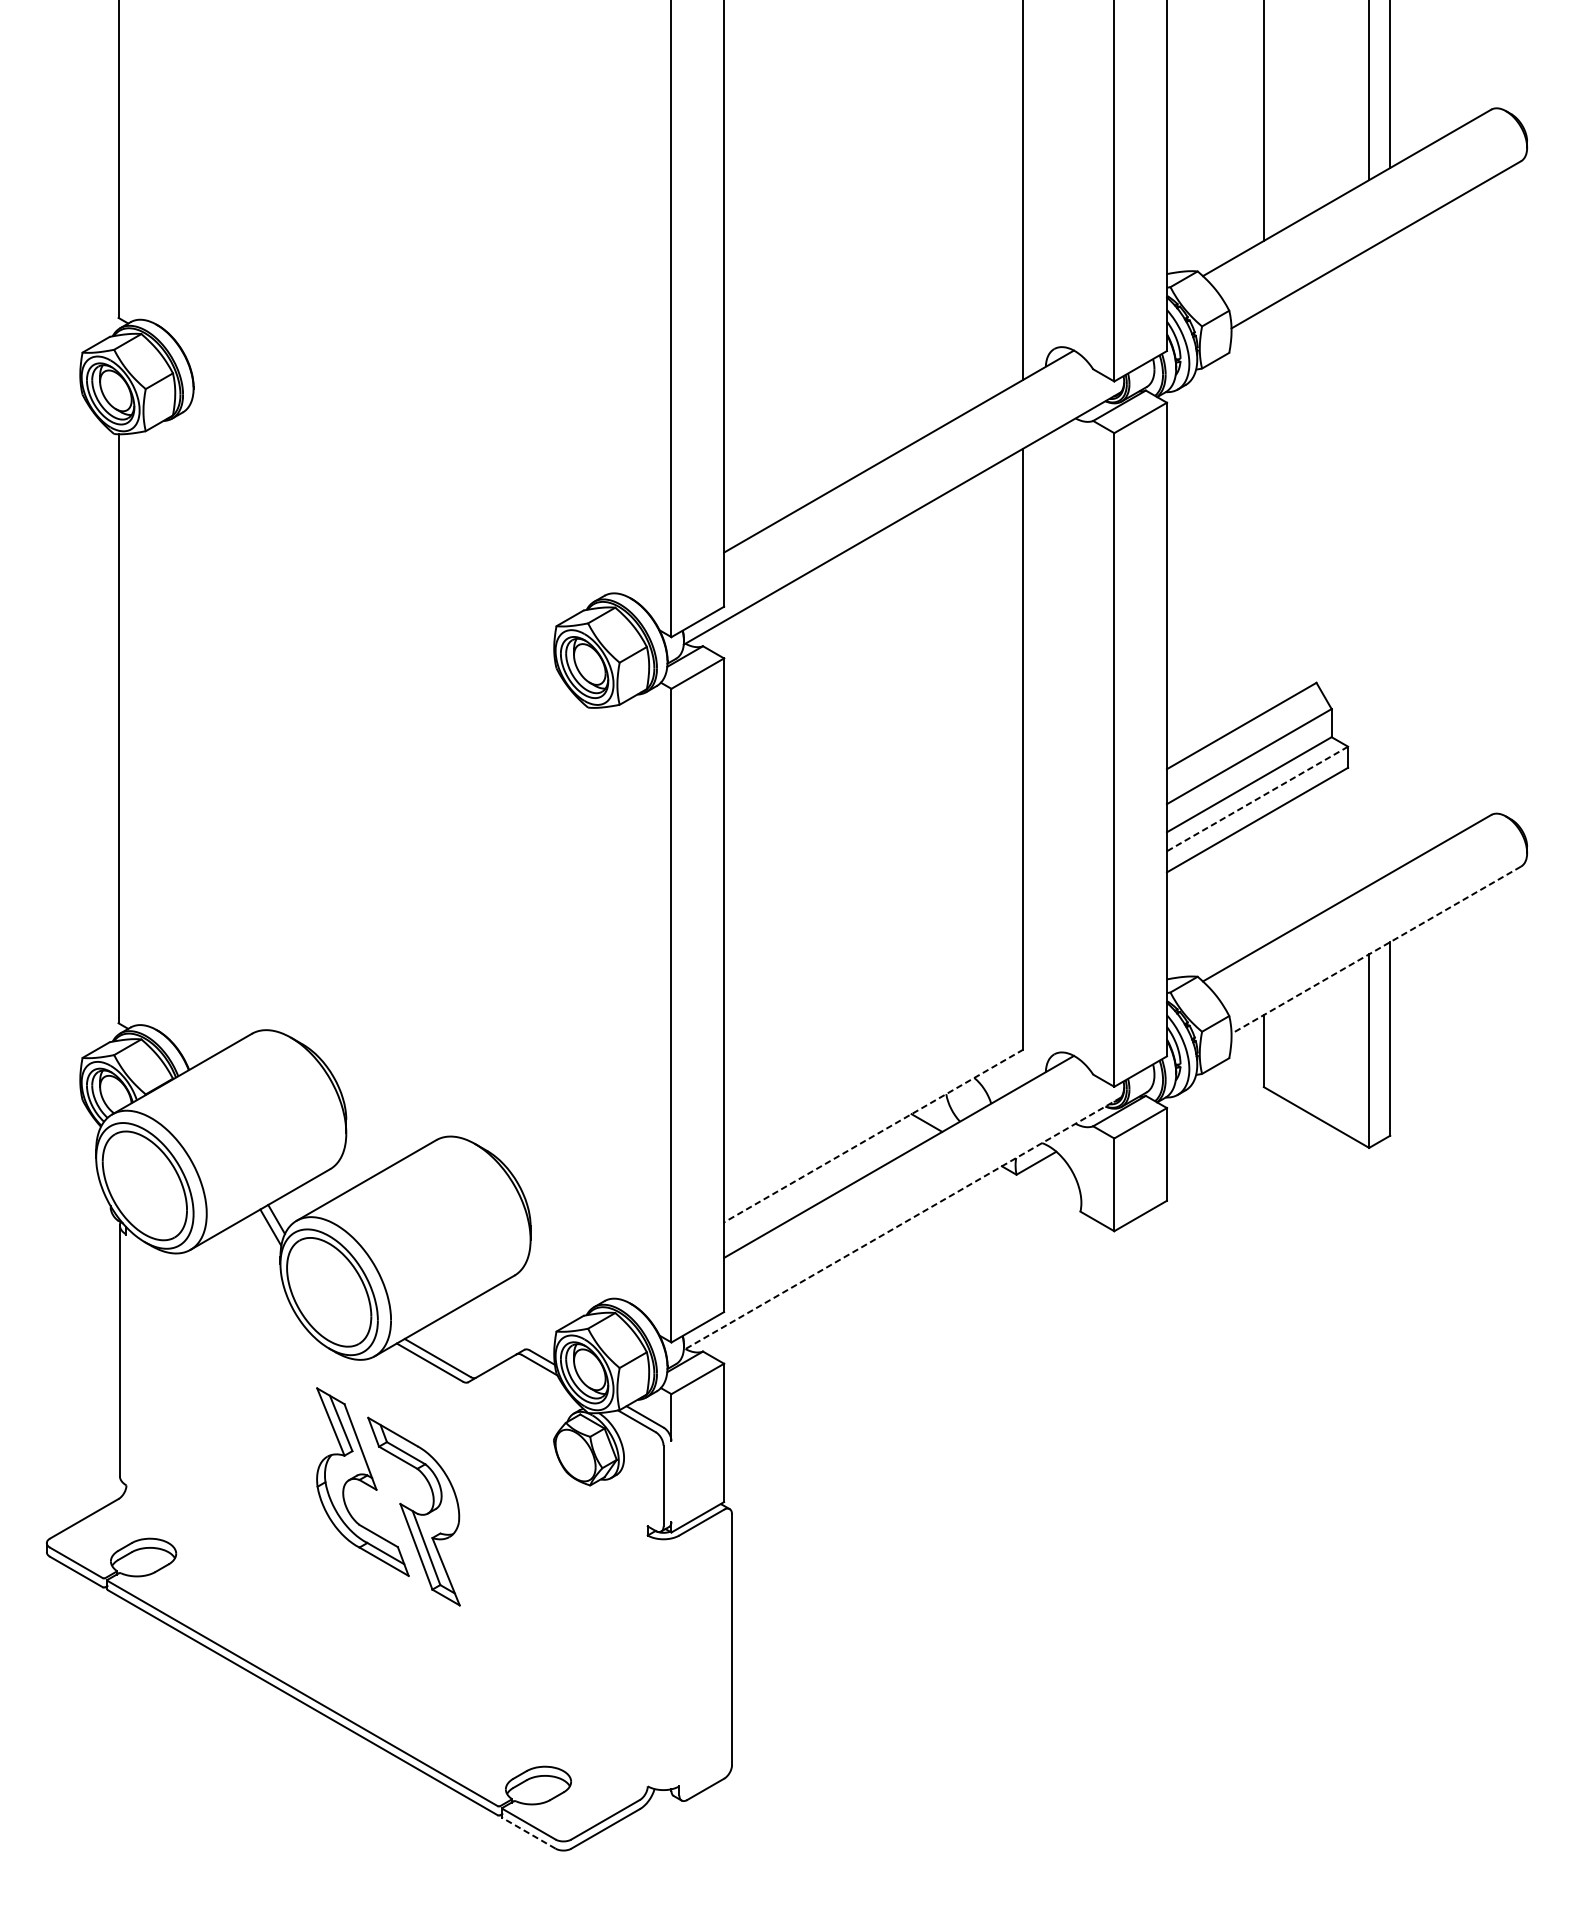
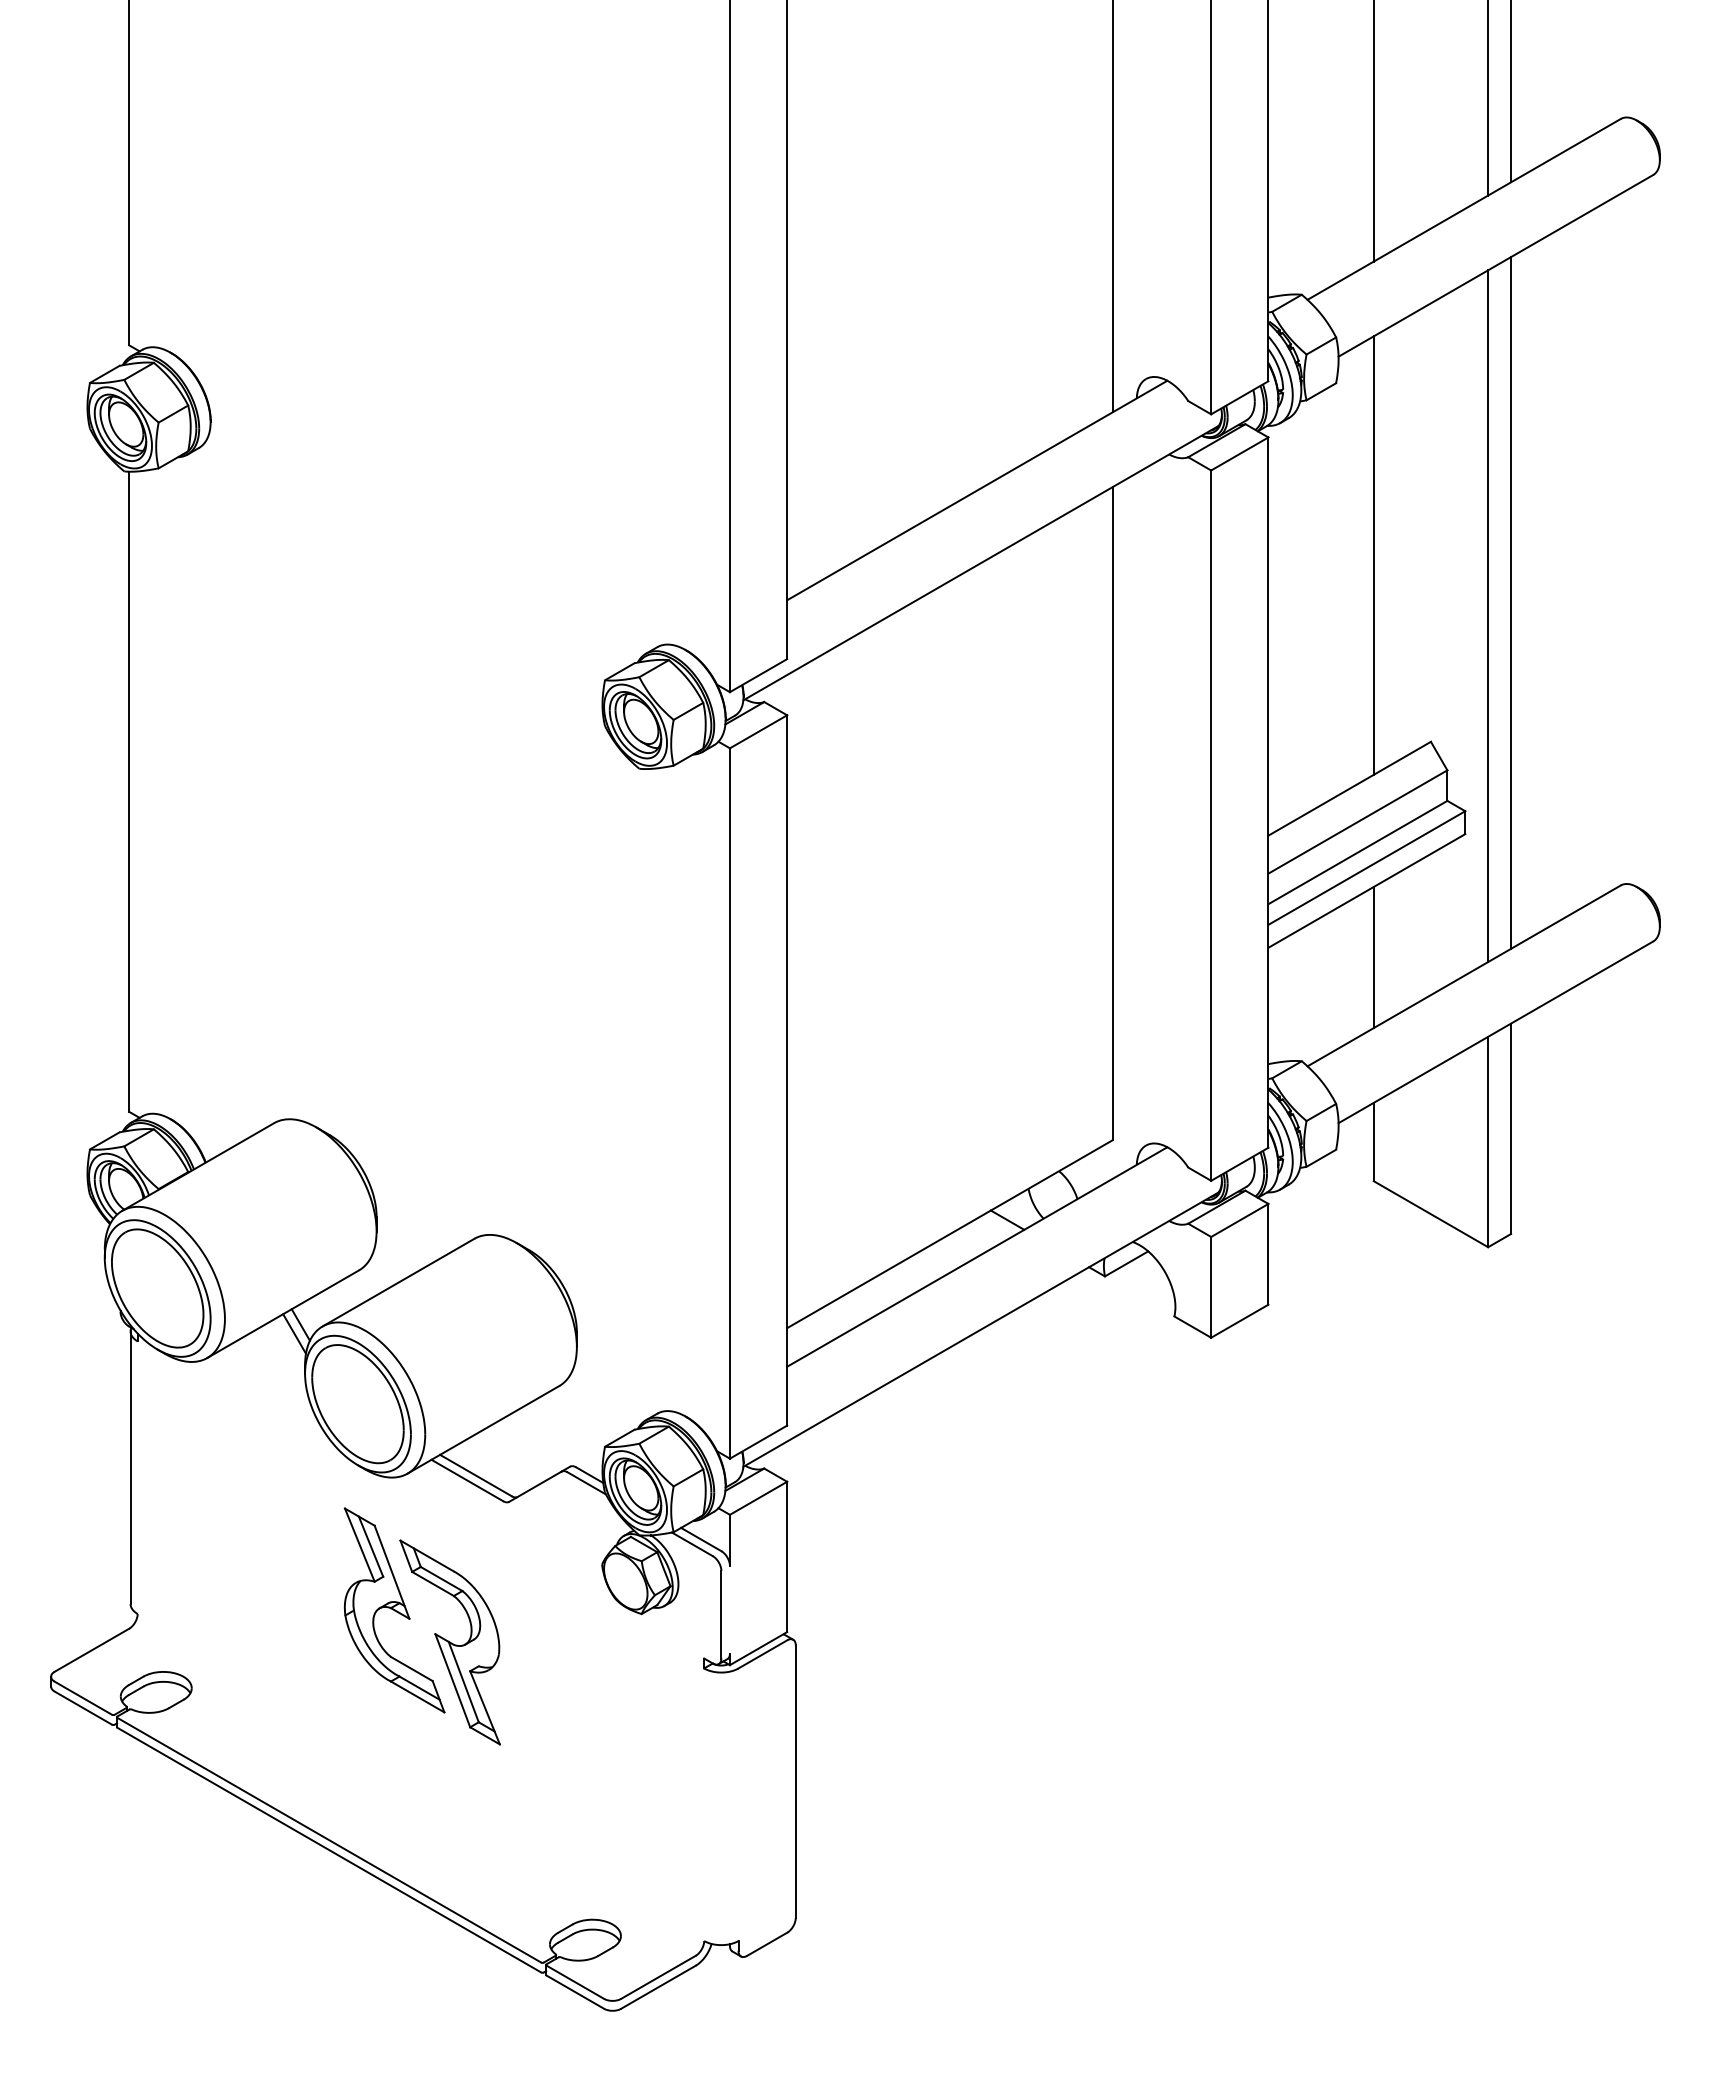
line: (1263, 511) -> (1373, 555), added
line: (1390, 554) -> (1511, 602), added
line: (1369, 567) -> (1488, 616), added
line: (1257, 799) -> (1366, 868), dashed -> solid
line: (1263, 881) -> (1373, 957), added
line: (1375, 950) -> (1495, 1032), dashed -> solid
line: (873, 1136) -> (949, 1234), dashed -> solid
line: (902, 1223) -> (980, 1329), dashed -> solid
line: (529, 1832) -> (575, 1991), dashed -> solid

